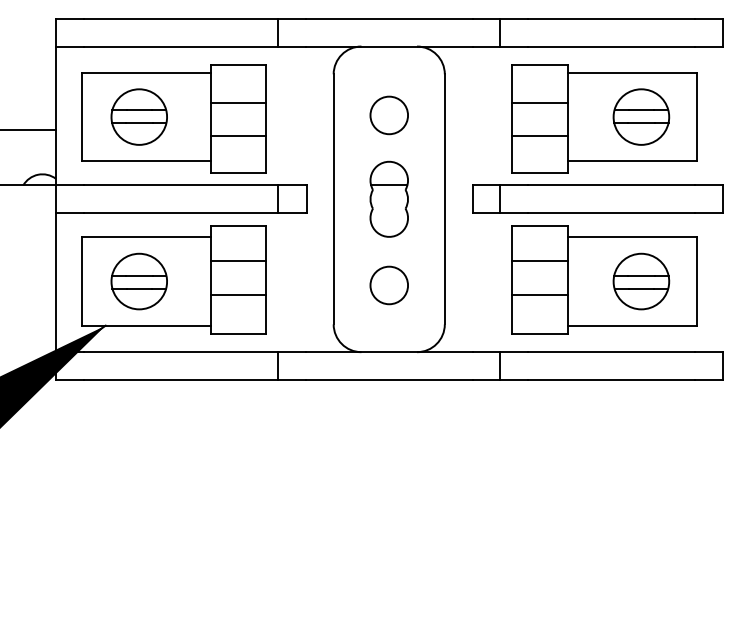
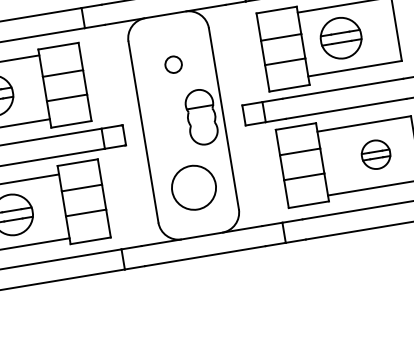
circle: (389, 115) -> (173, 64), size x0.6
part: (641, 116) -> (341, 37), moved
part: (388, 198) -> (201, 116), moved
part: (641, 281) -> (376, 154), size x0.7
circle: (389, 285) -> (194, 187), size x1.6

